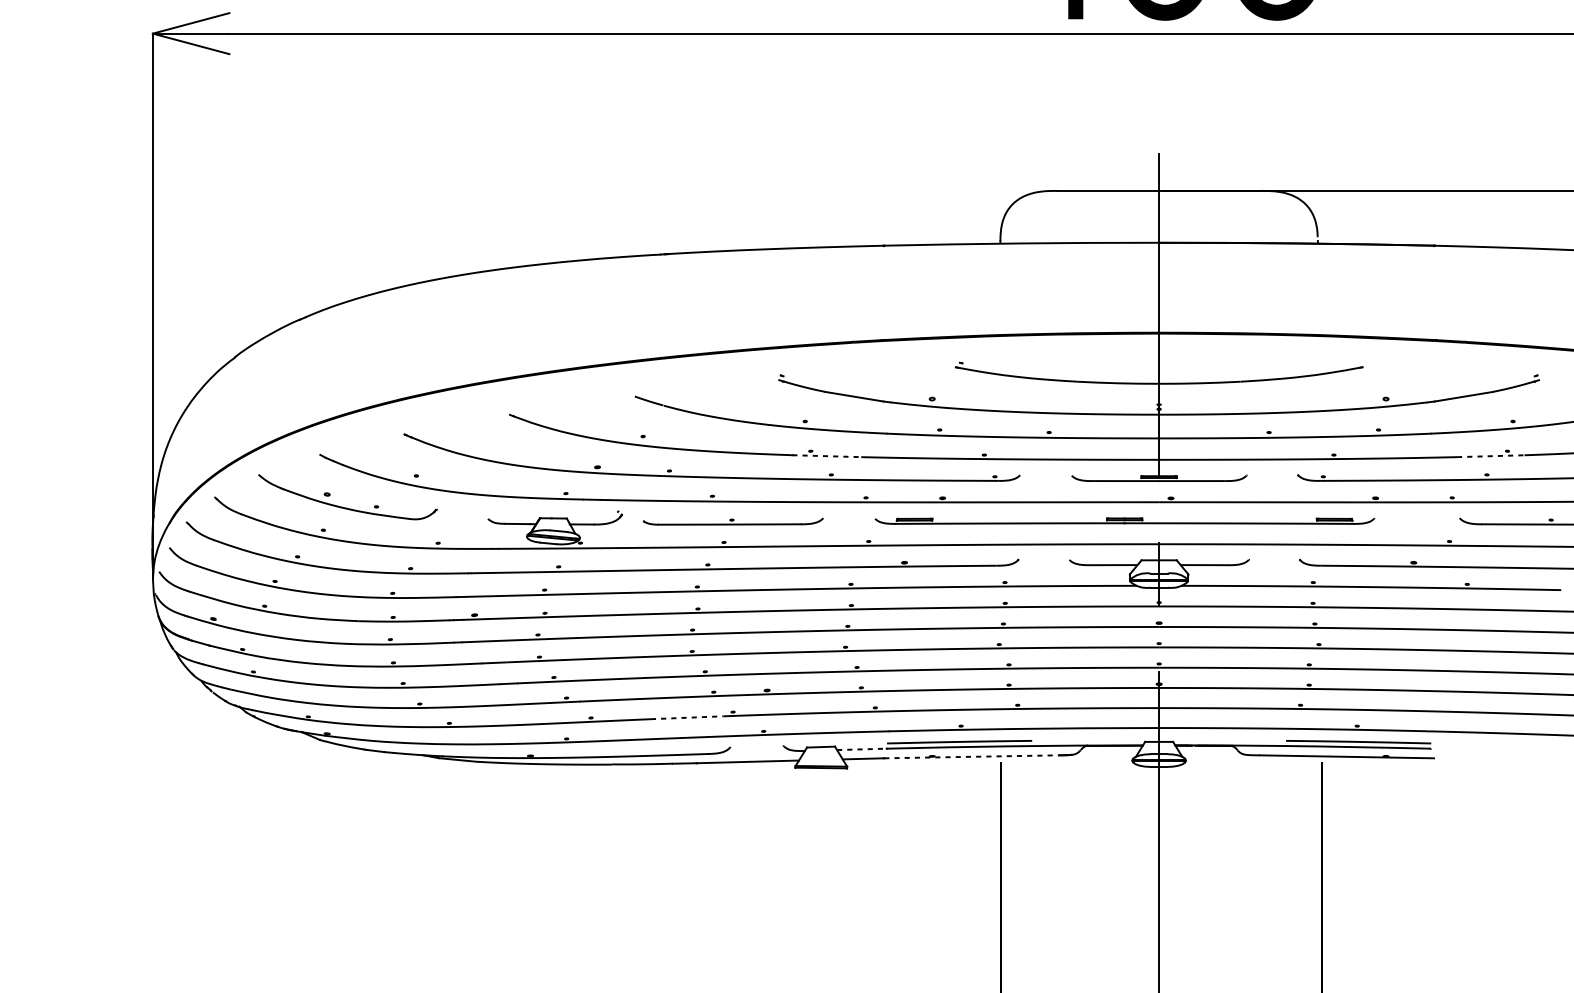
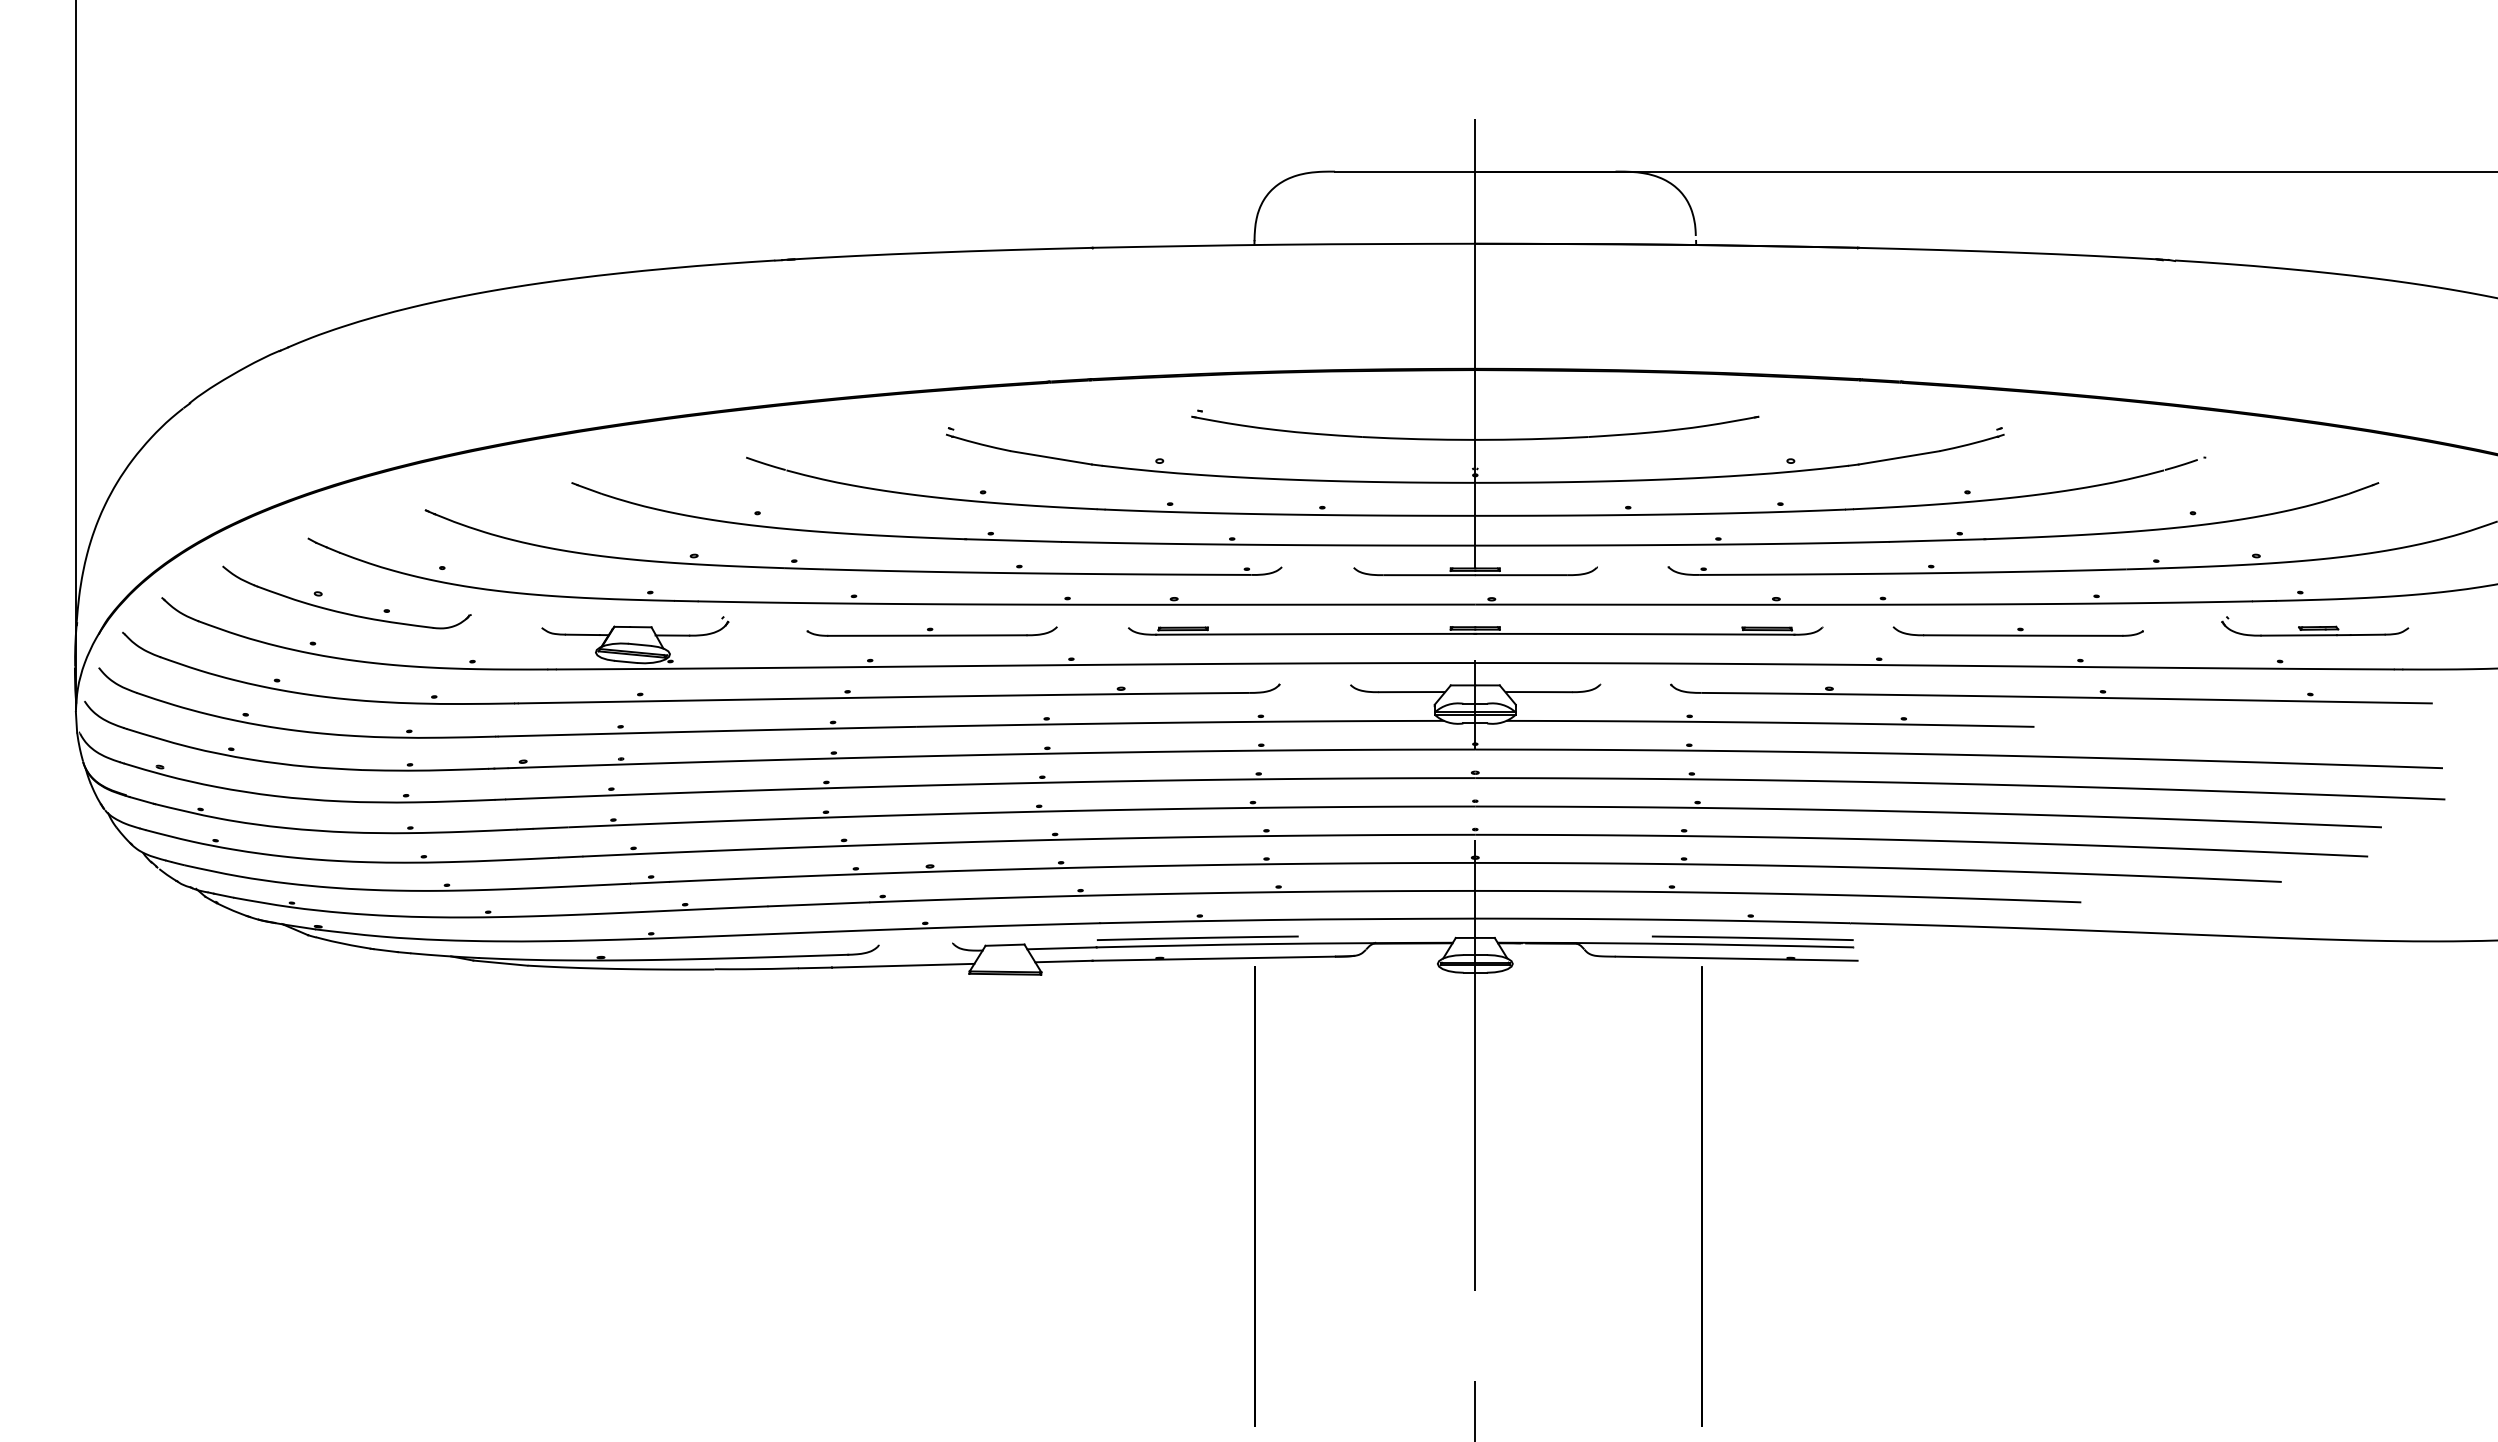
line: (827, 456) -> (1013, 540), dashed -> solid
line: (1491, 456) -> (1937, 540), dashed -> solid
part: (1124, 520) -> (1475, 630), moved
part: (732, 521) -> (931, 631), moved
line: (687, 717) -> (819, 904), dashed -> solid
line: (861, 749) -> (1061, 948), dashed -> solid
line: (970, 756) -> (1213, 958), dashed -> solid

